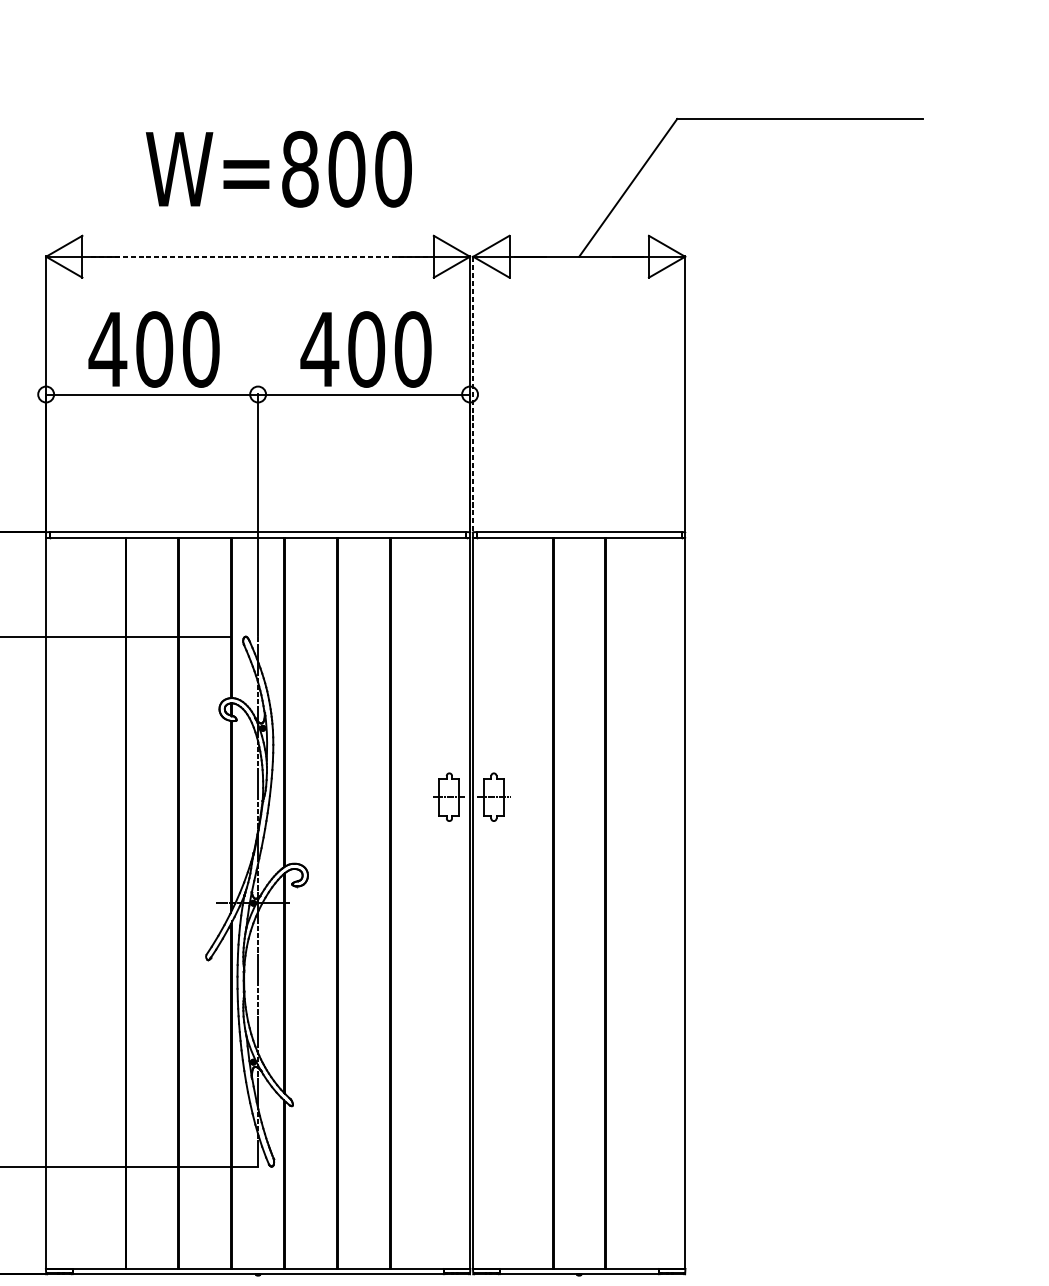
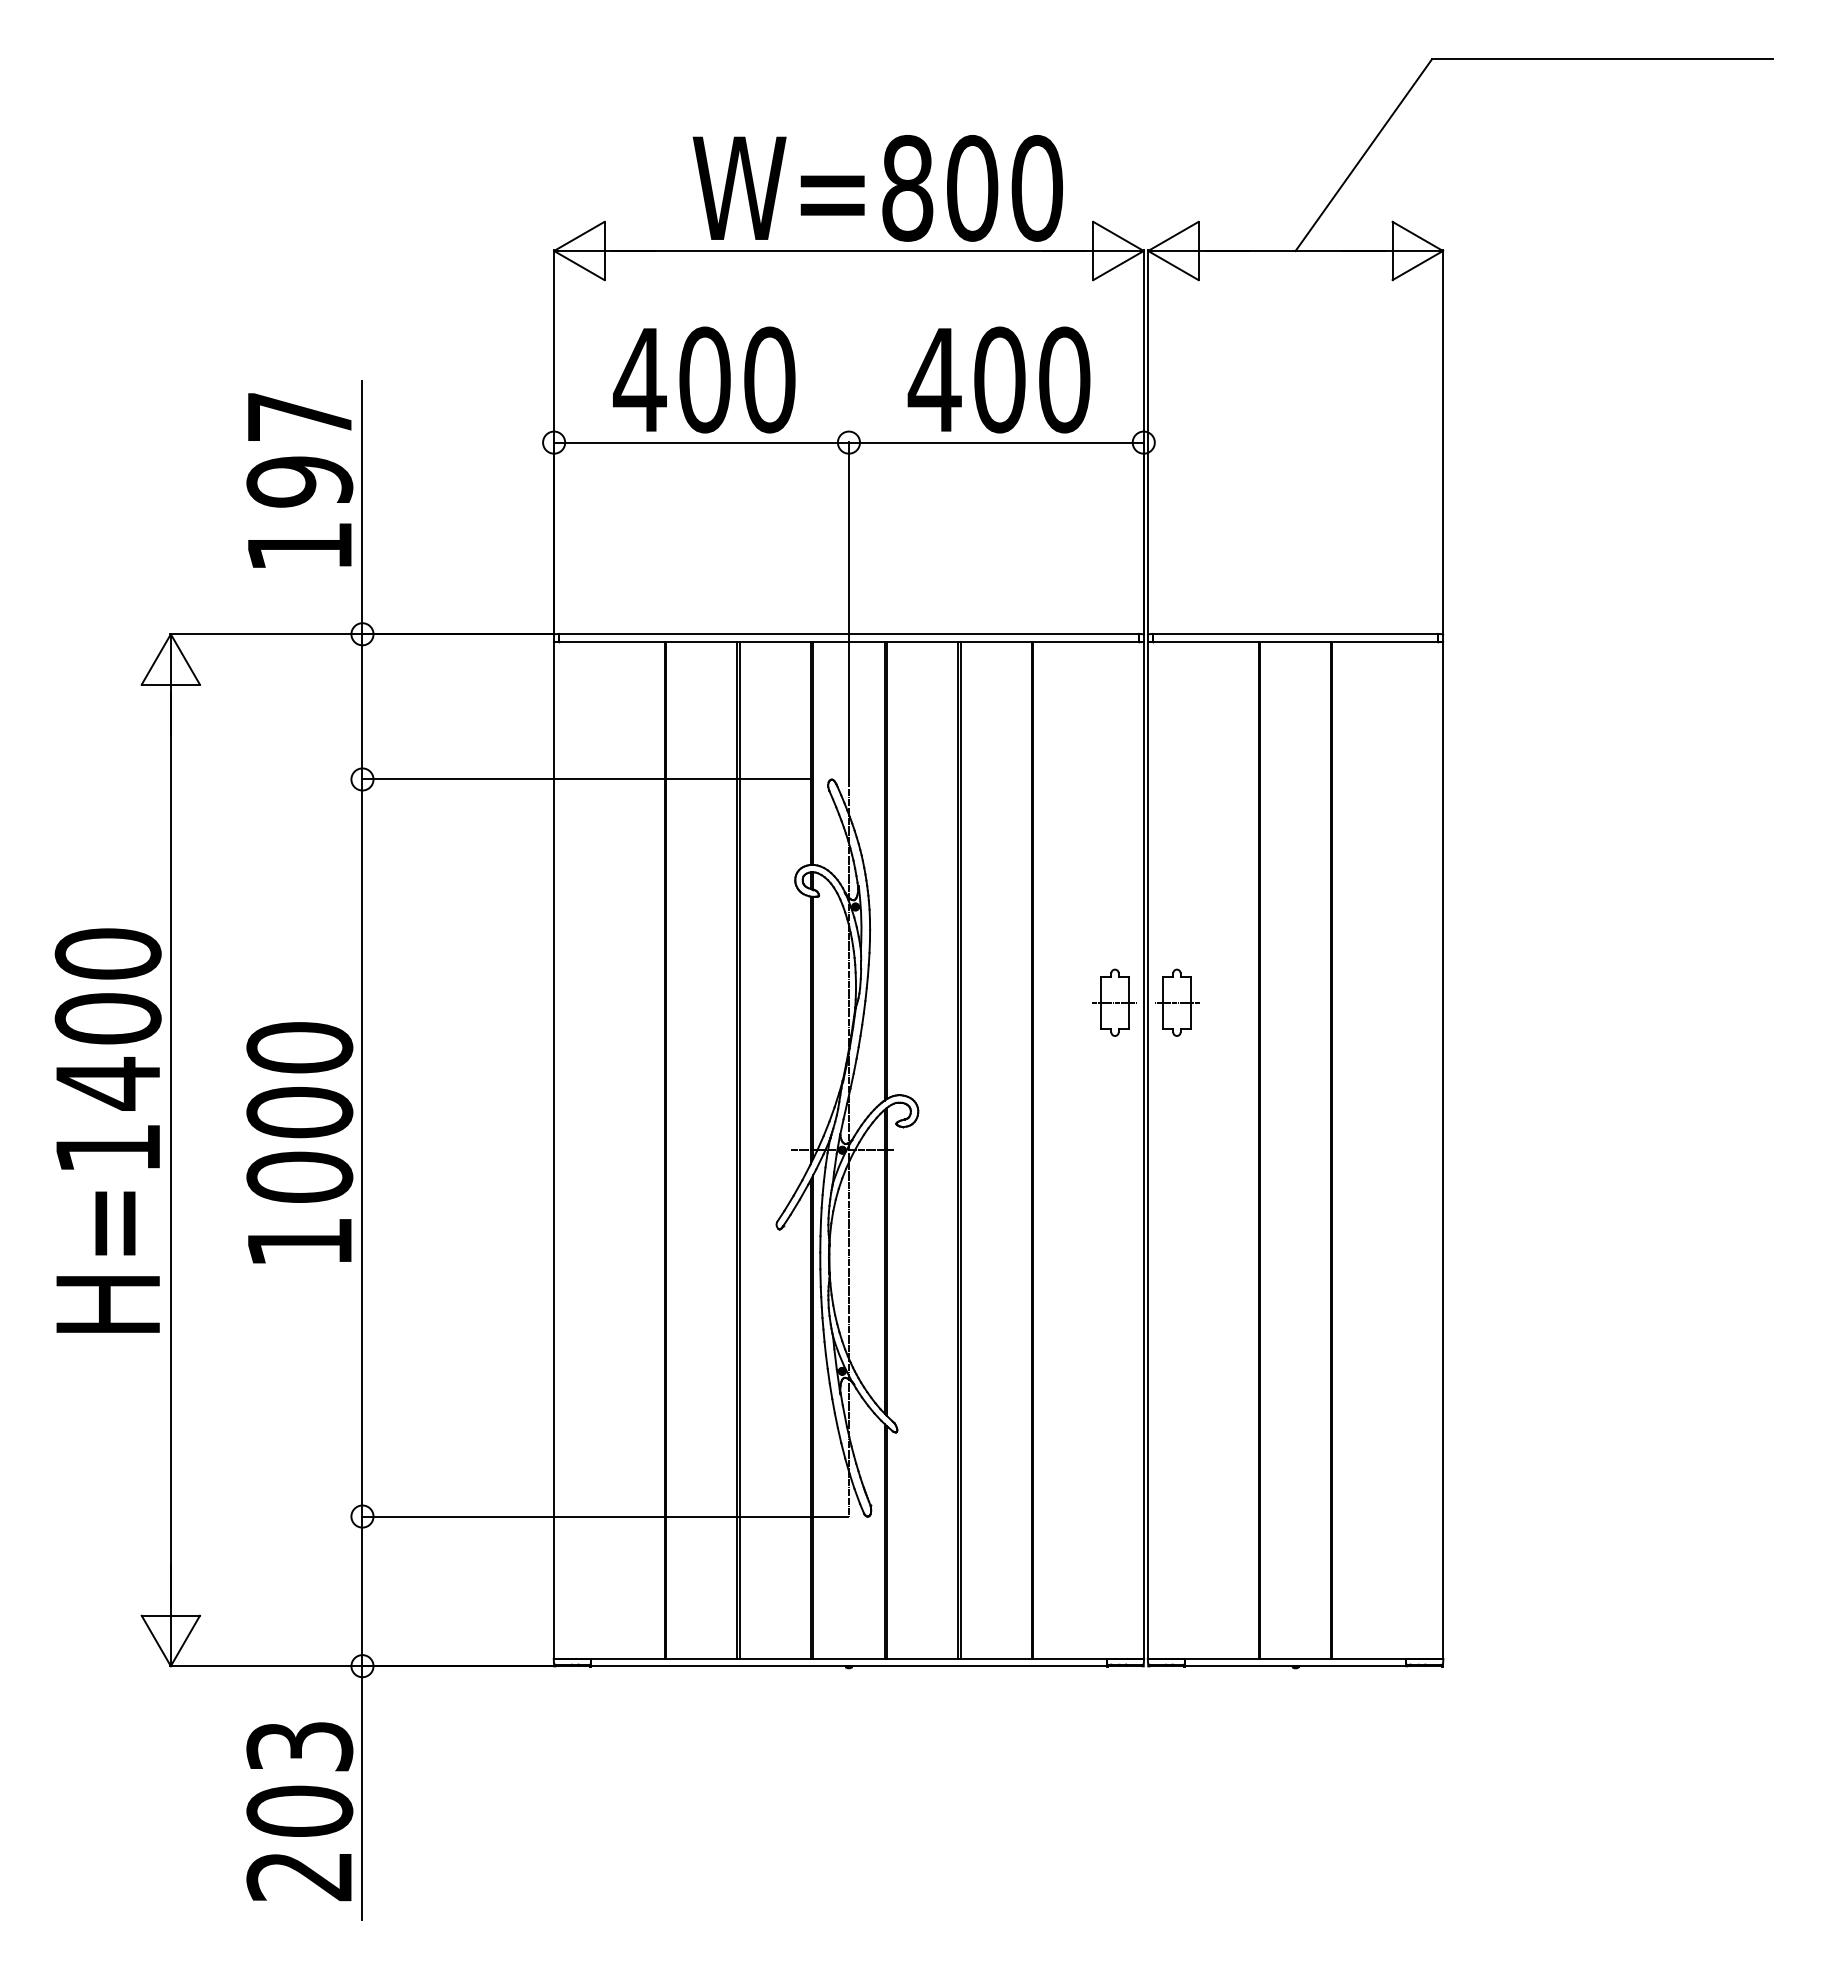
text: (278, 169) -> (877, 188), moved
line: (257, 257) -> (848, 251), dashed -> solid
line: (473, 393) -> (1148, 441), dashed -> solid

